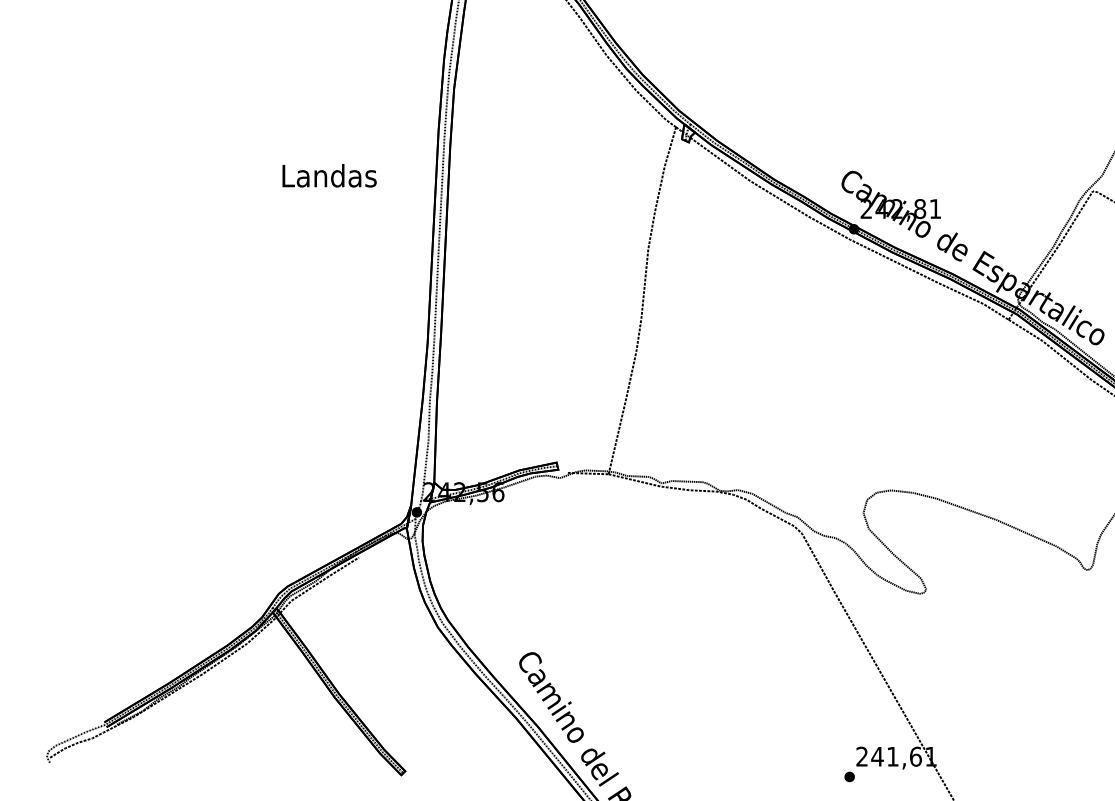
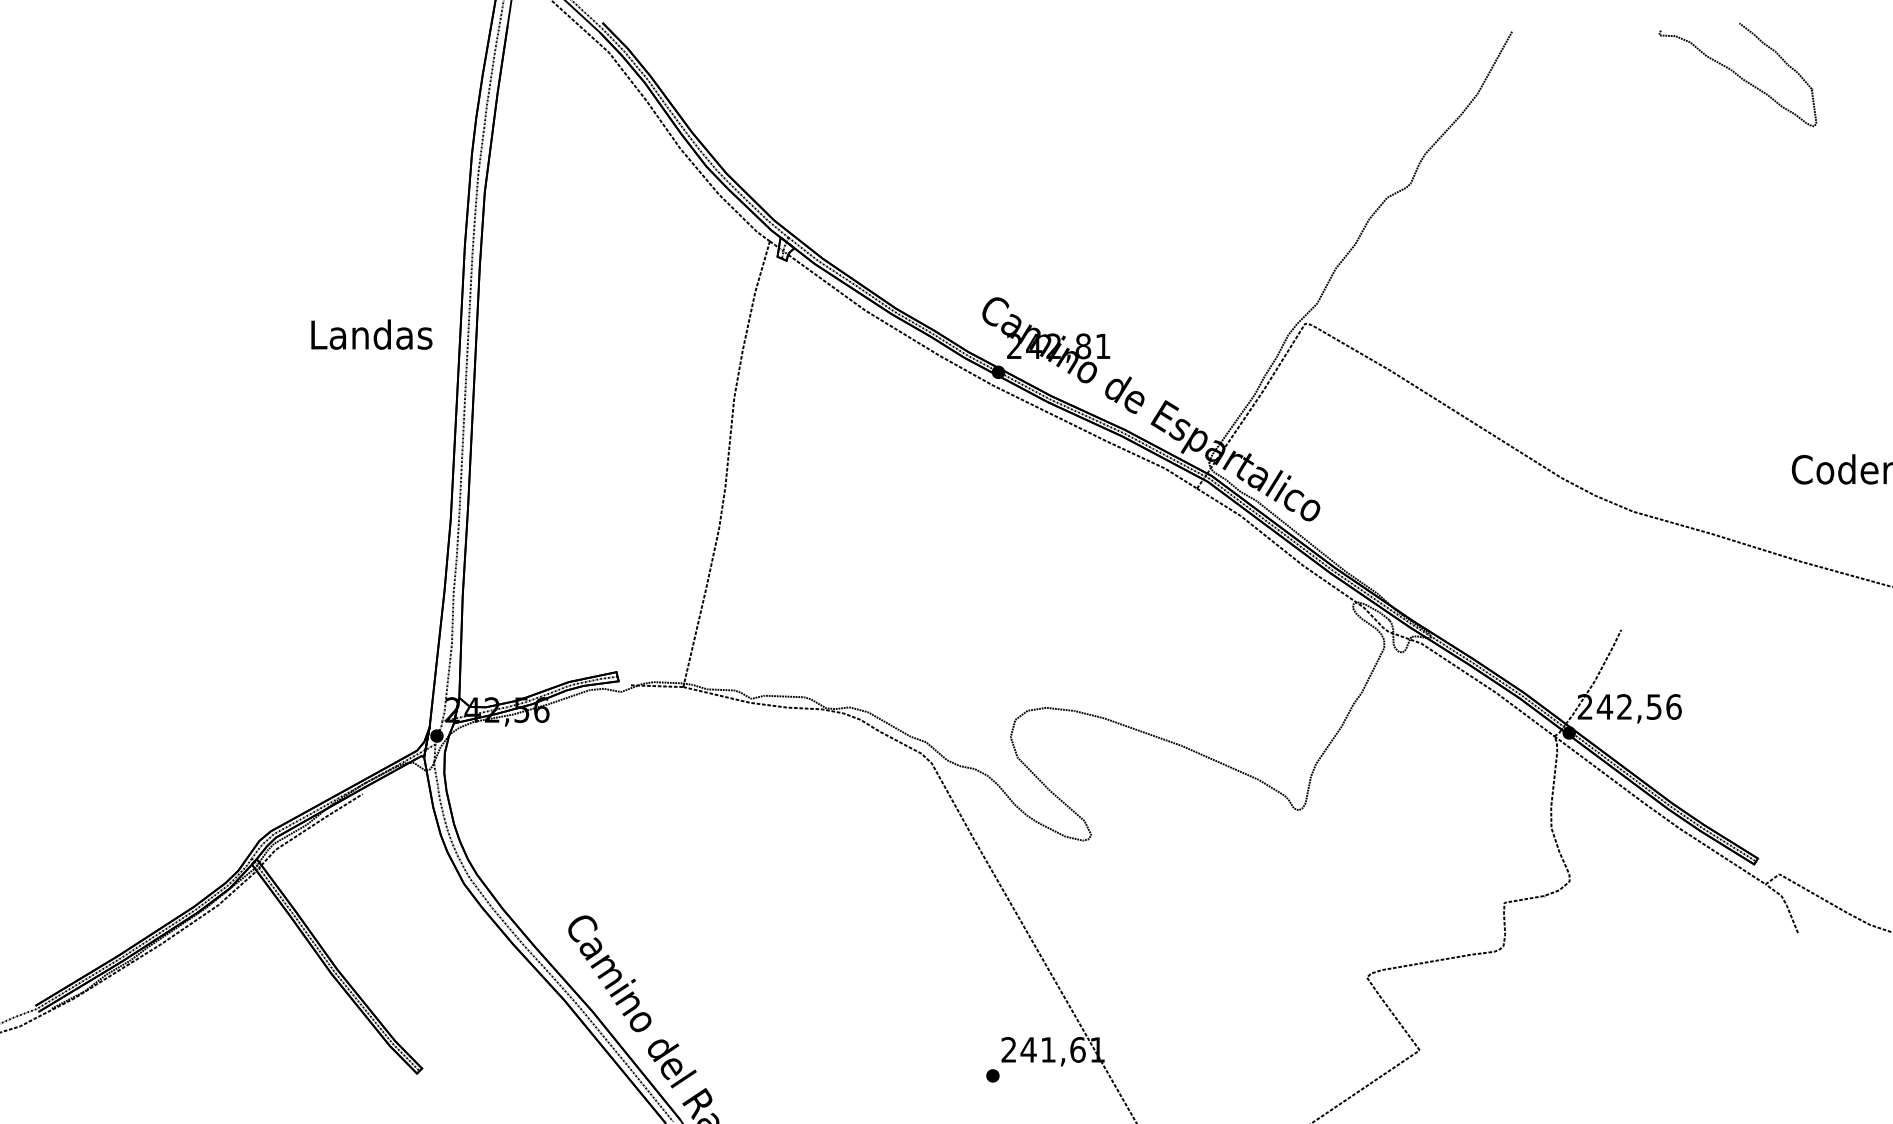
text: (329, 175) -> (371, 334), moved

